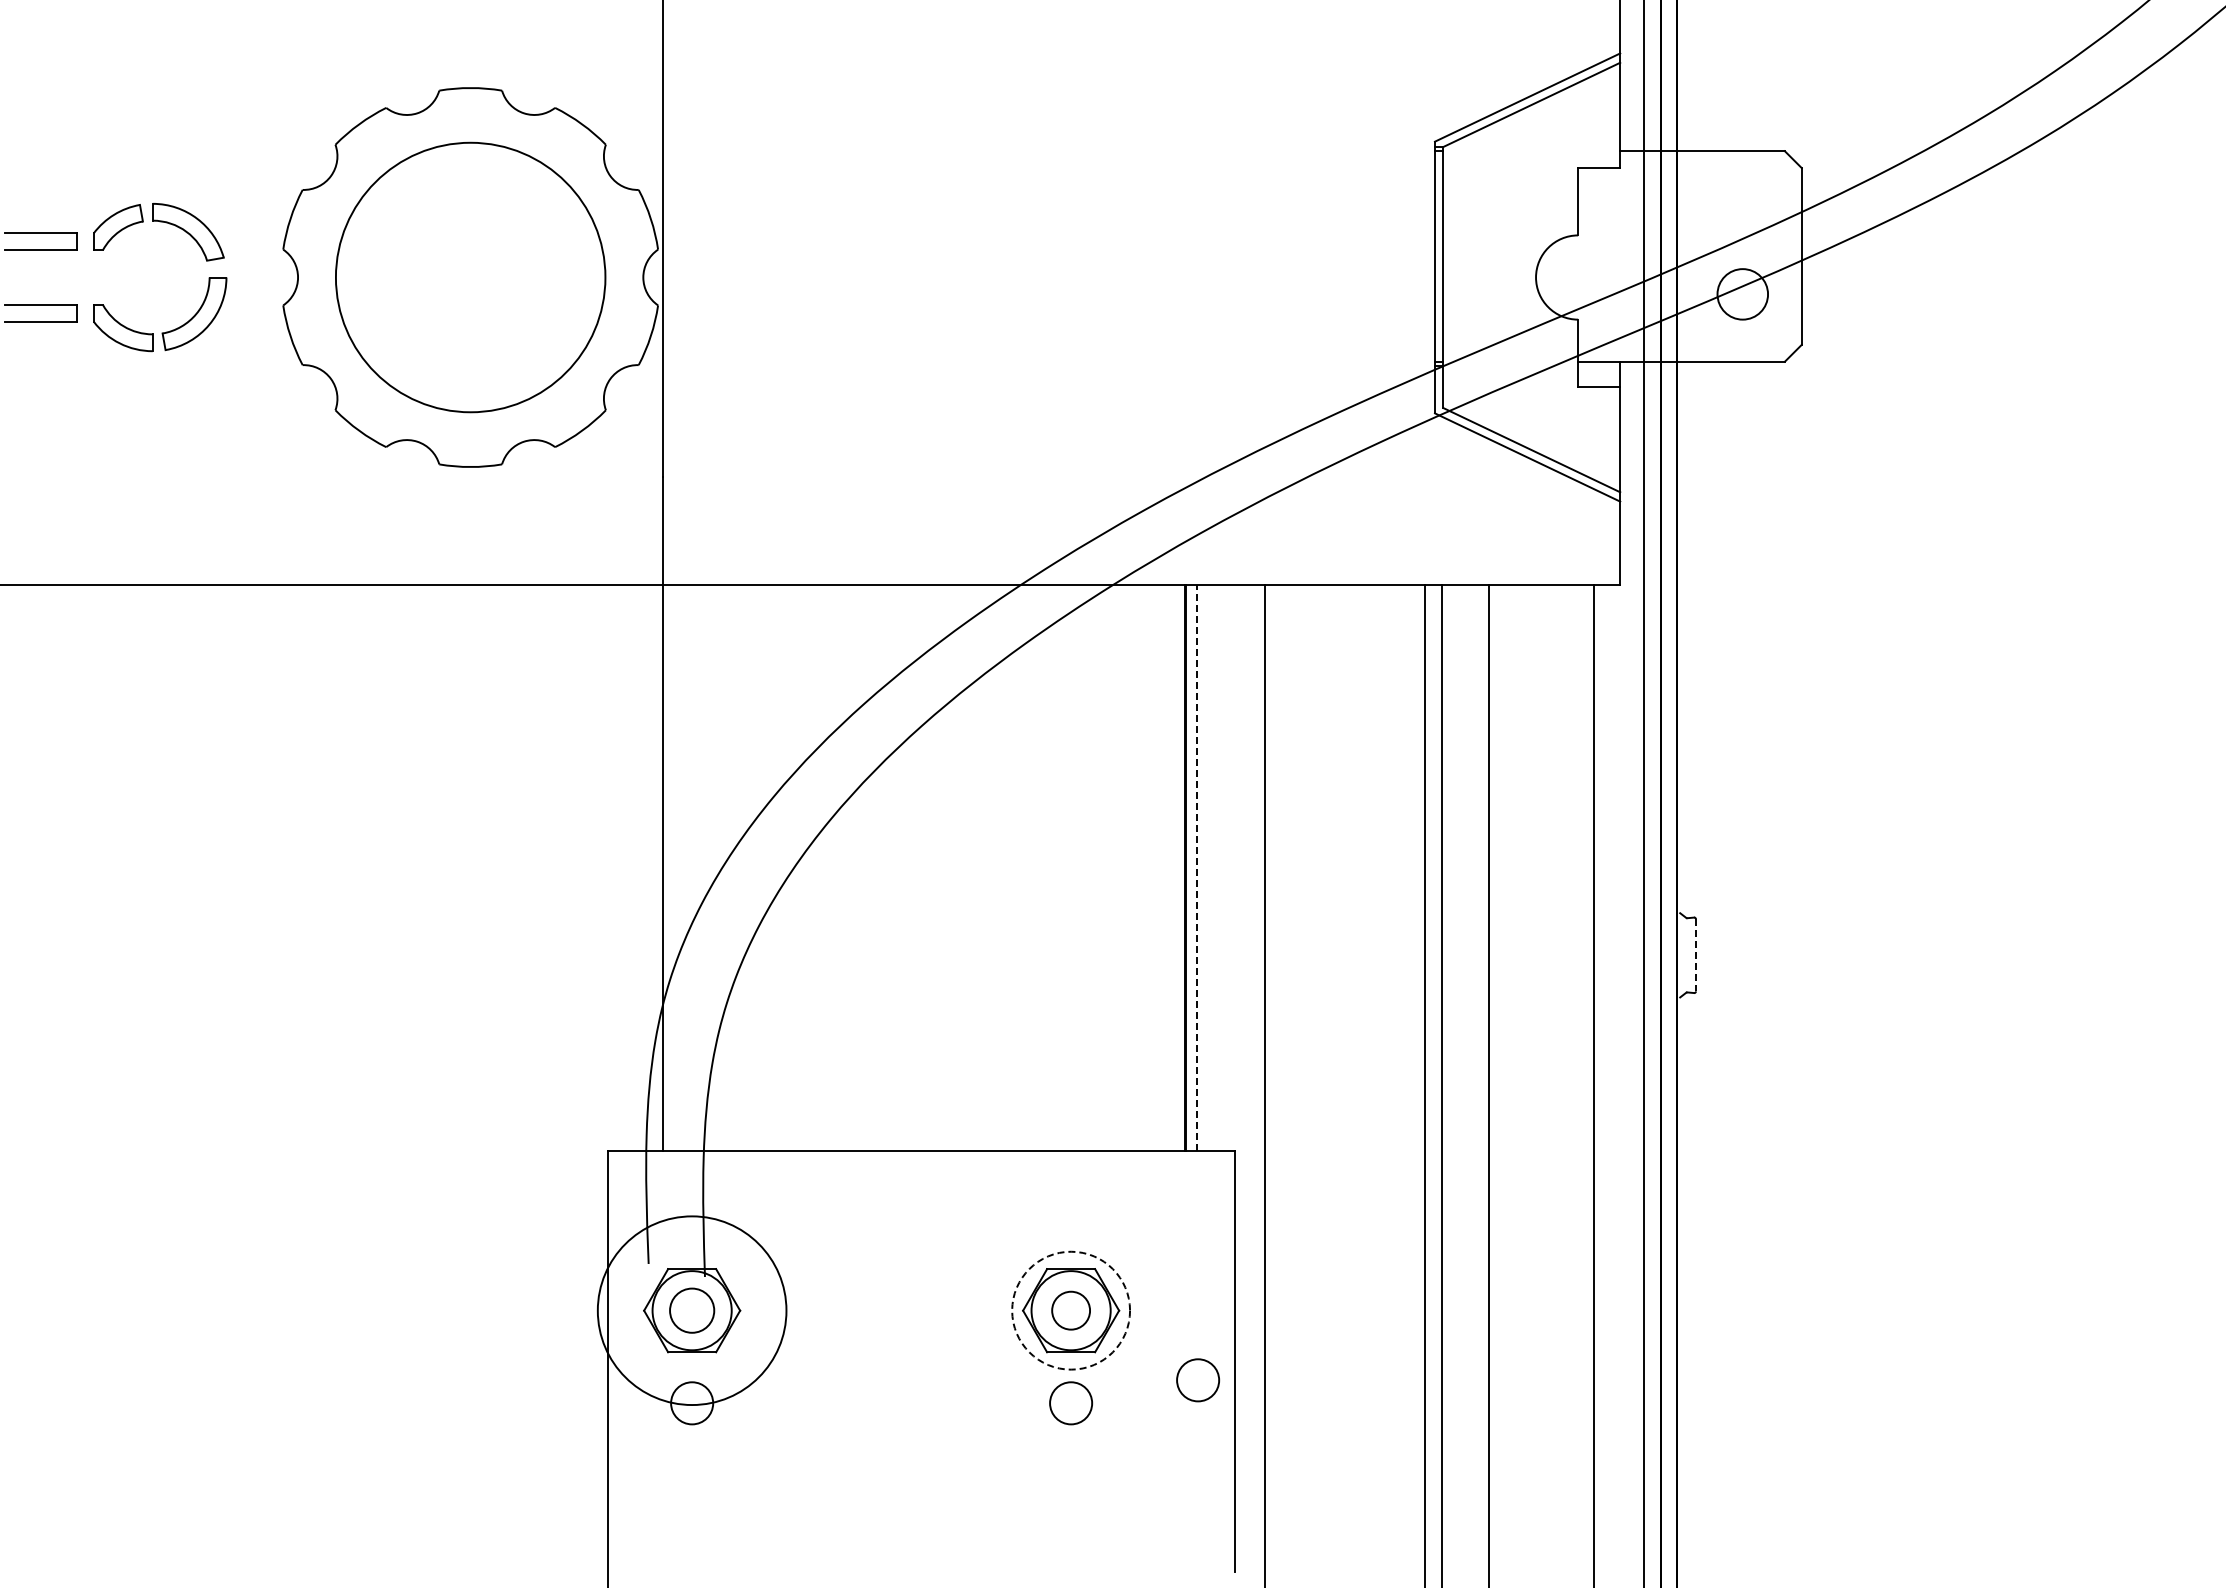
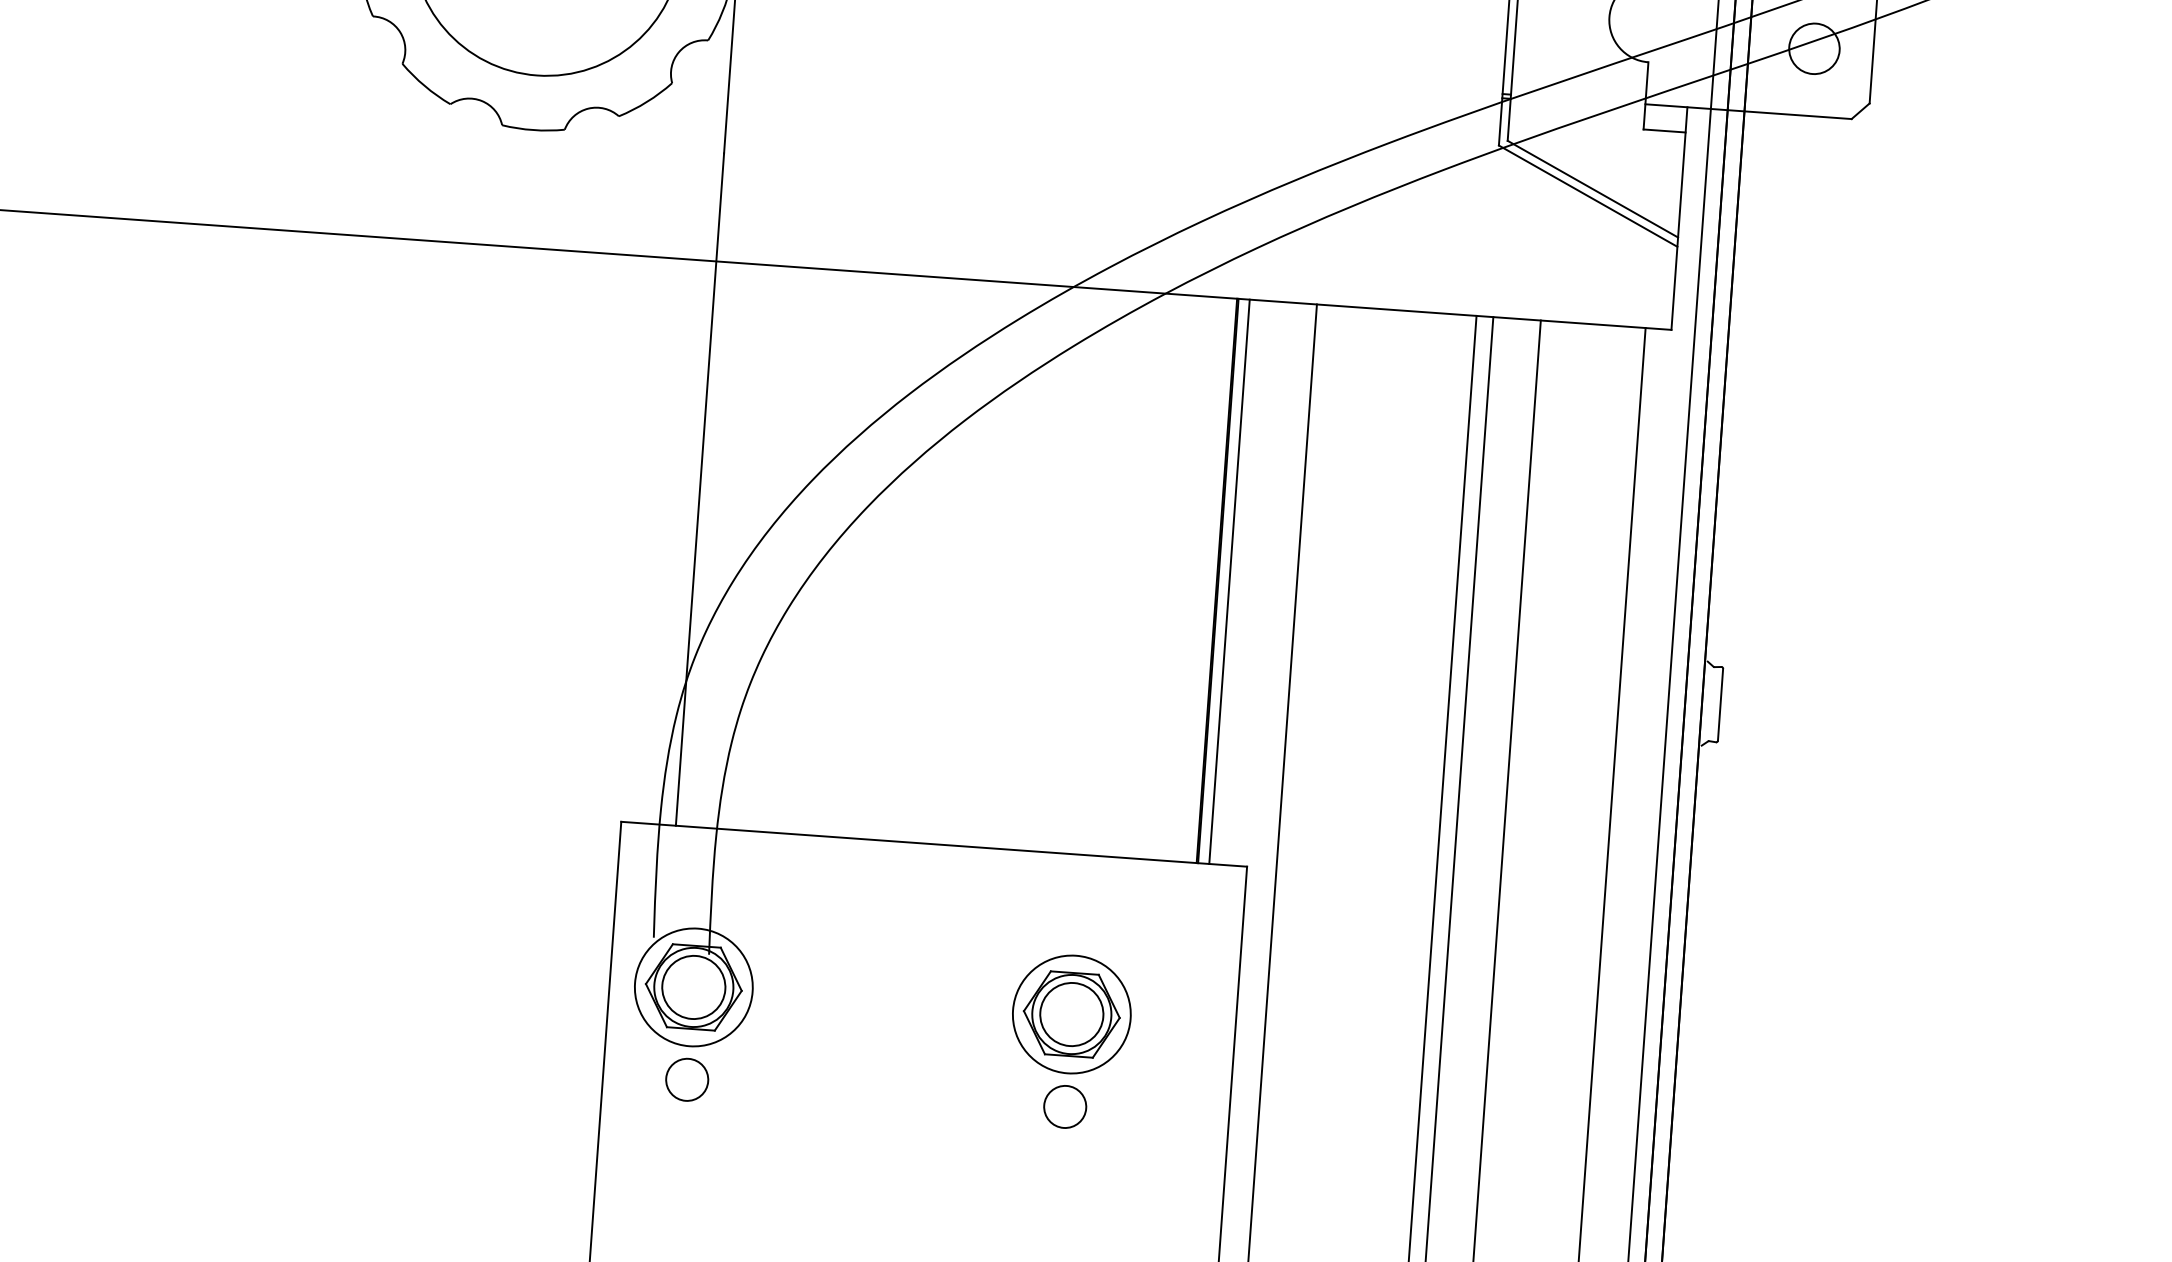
line: (1197, 867) -> (1229, 581), dashed -> solid
line: (1696, 955) -> (1721, 704), dashed -> solid
circle: (691, 1310) -> (693, 987), size x1.43
circle: (692, 1310) -> (694, 987), size x0.62
circle: (1070, 1310) -> (1071, 1014), size x1.67
circle: (1071, 1310) -> (1072, 1014), dashed -> solid
circle: (1198, 1380) -> (1193, 1093), removed

